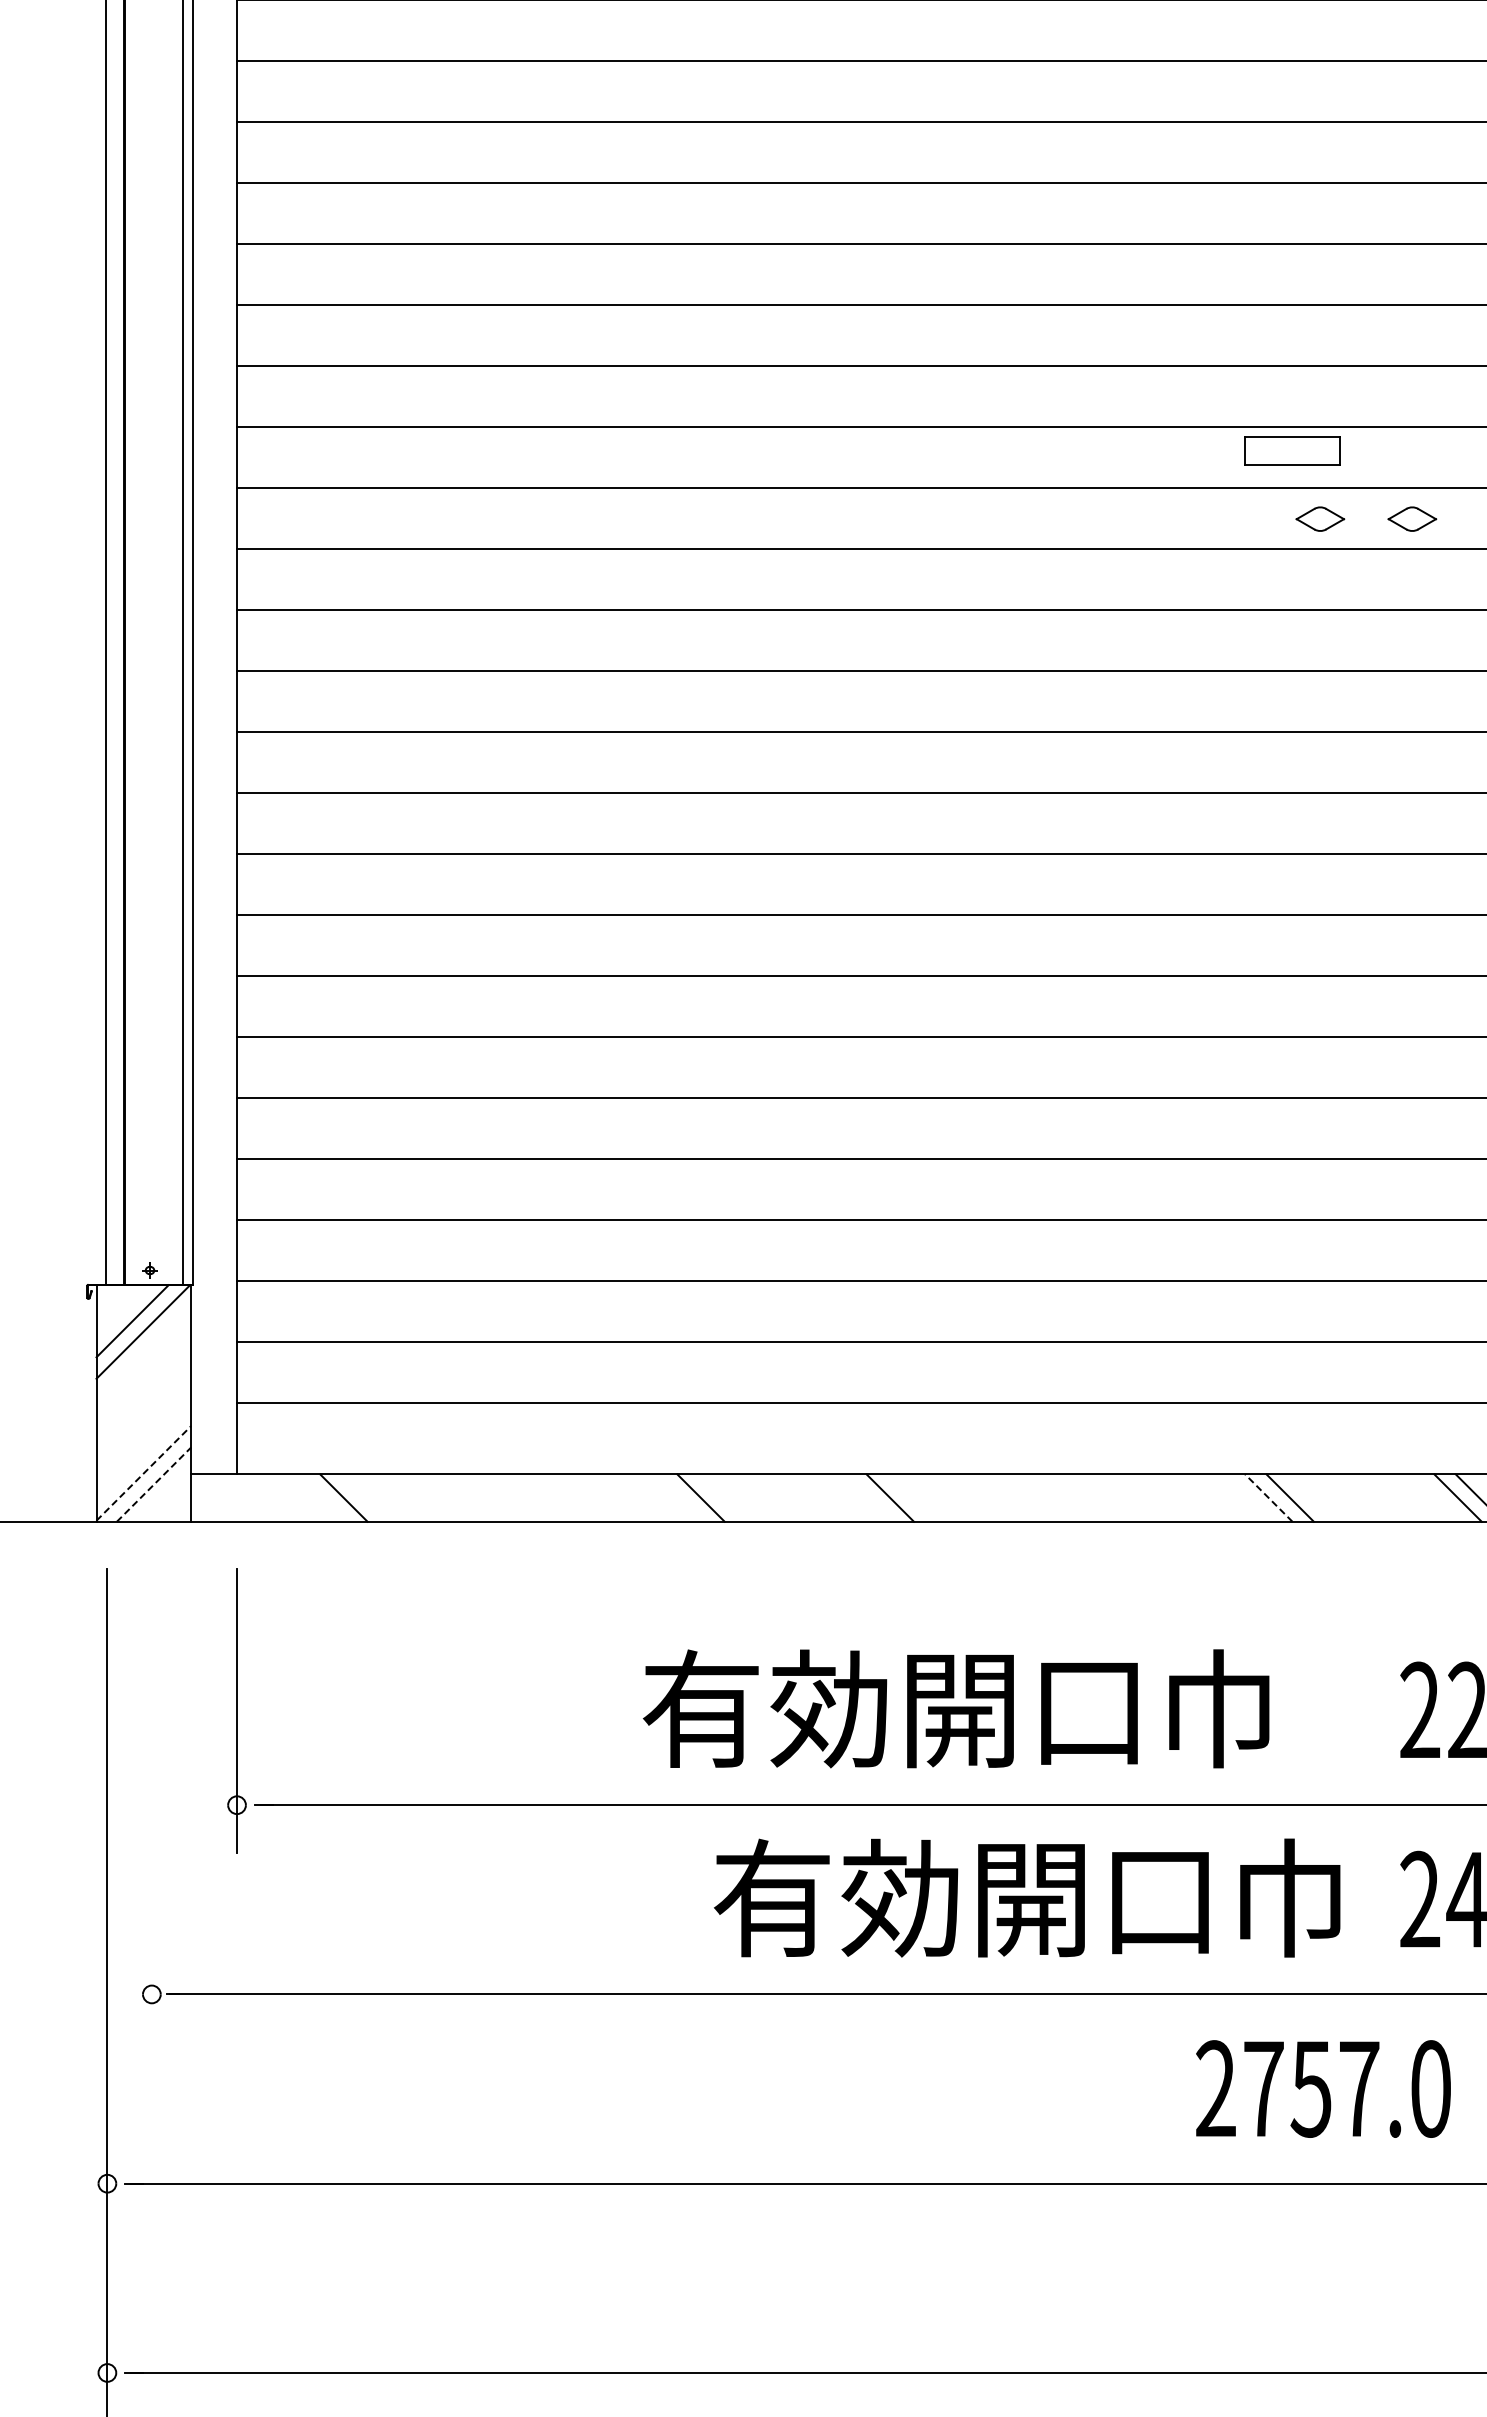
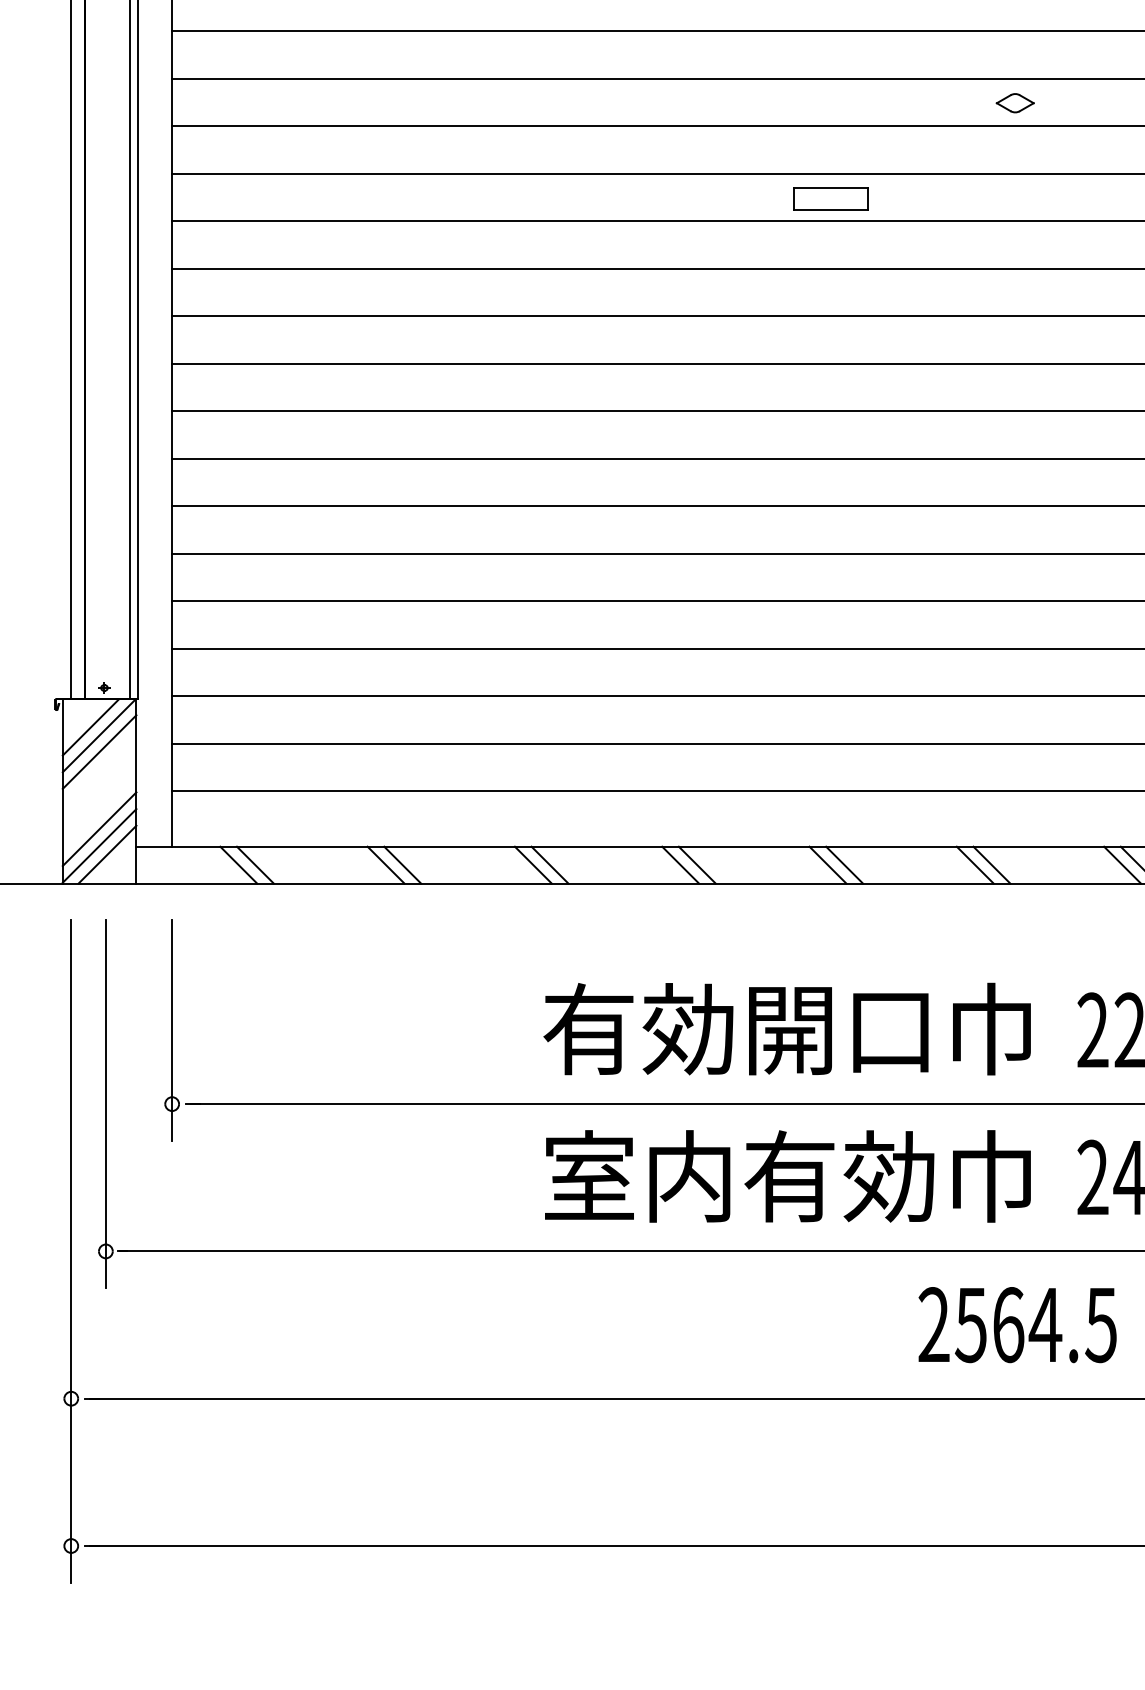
part: (1292, 450) -> (830, 198), moved
part: (1412, 518) -> (1087, 102), removed
line: (143, 1352) -> (99, 751), added
line: (143, 1451) -> (99, 828), added
line: (143, 1473) -> (99, 845), dashed -> solid
line: (154, 1484) -> (107, 854), dashed -> solid
line: (322, 1497) -> (238, 864), added
line: (511, 1497) -> (385, 864), added
line: (532, 1497) -> (402, 864), added
line: (722, 1497) -> (550, 864), added
line: (911, 1497) -> (697, 864), added
line: (1079, 1497) -> (827, 864), added
line: (1100, 1497) -> (844, 864), added
line: (1268, 1497) -> (974, 864), dashed -> solid
text: (955, 1708) -> (786, 1028), moved
line: (151, 1804) -> (105, 1103), added
text: (964, 1897) -> (738, 1175), 有効開口巾 -> 室内有効巾
text: (1346, 2088) -> (1035, 1324), 2757.0 -> 2564.5

